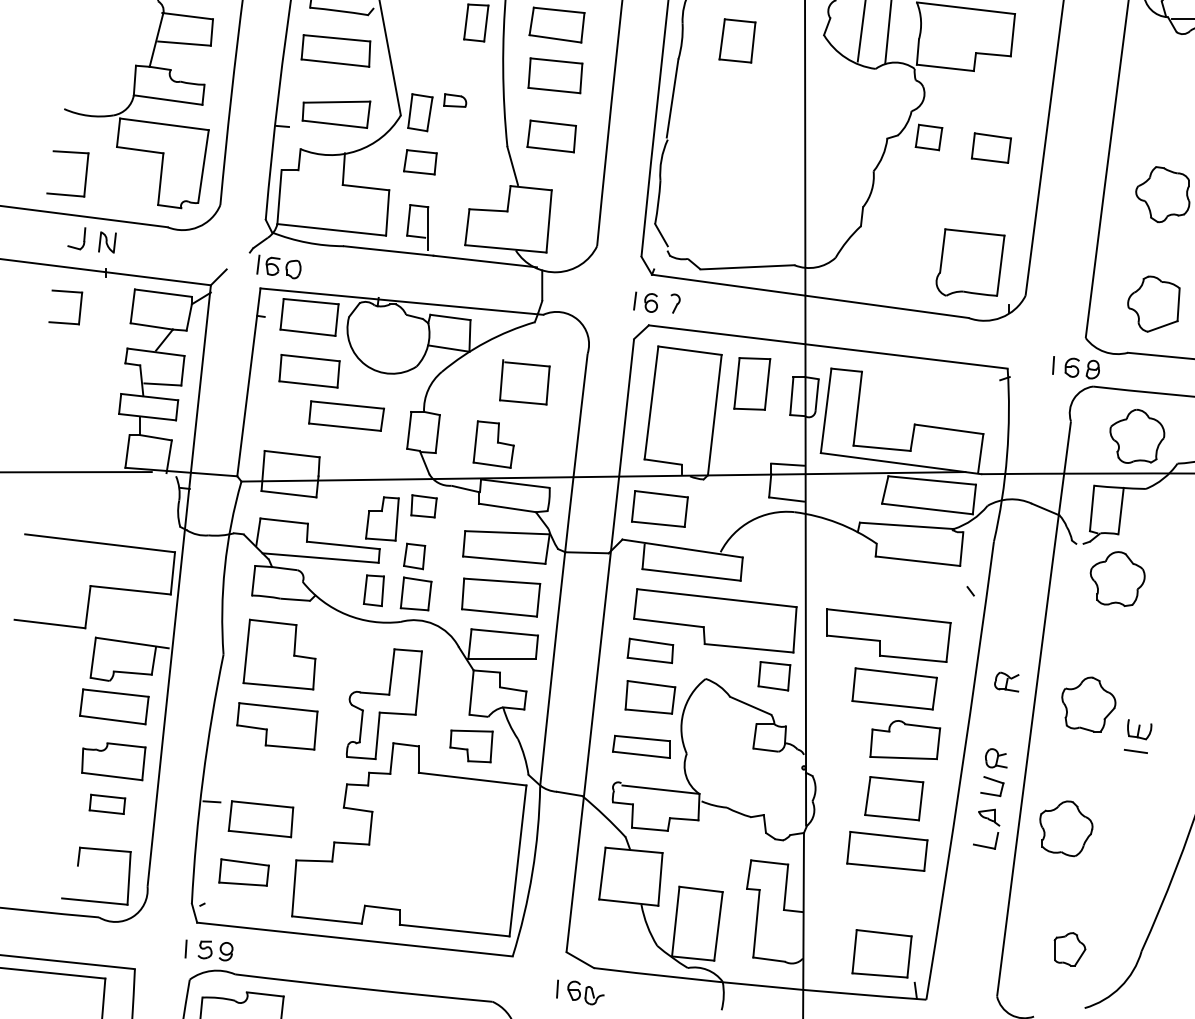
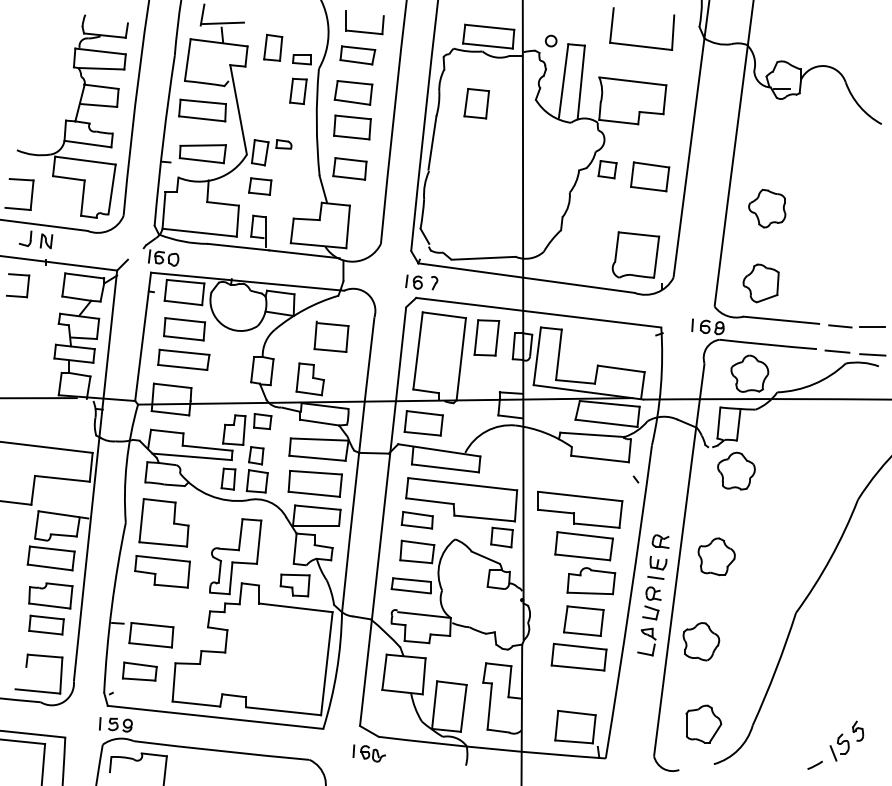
part: (991, 147) -> (650, 176), size x1.43
part: (346, 415) -> (183, 359), moved
part: (1138, 736) -> (657, 567), moved
part: (107, 803) -> (46, 624), size x1.43
part: (1069, 948) -> (703, 723), size x1.67

